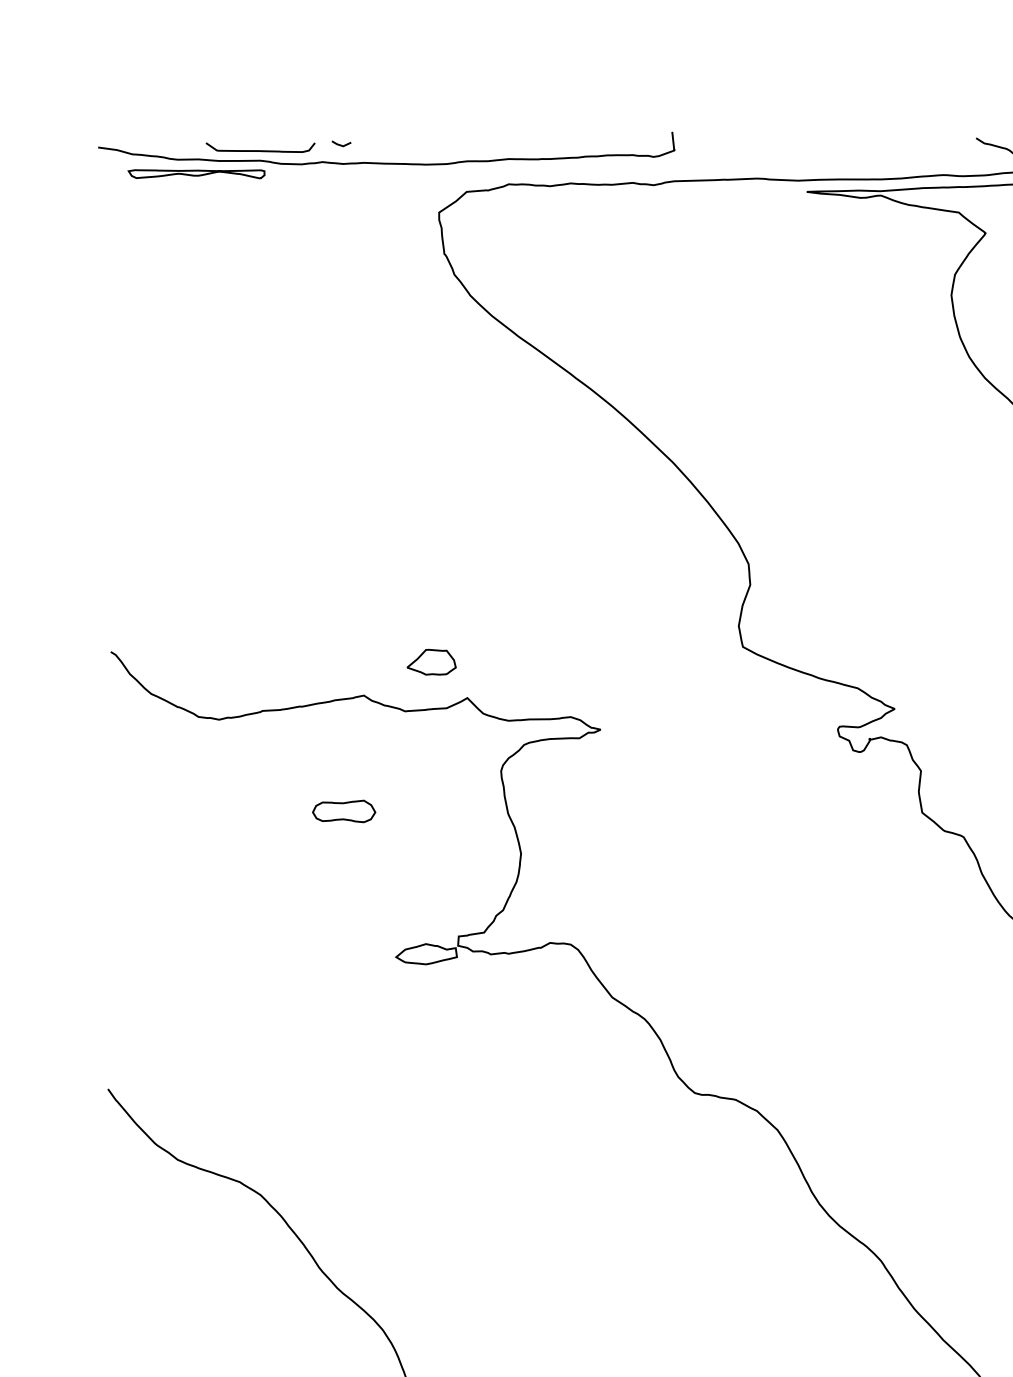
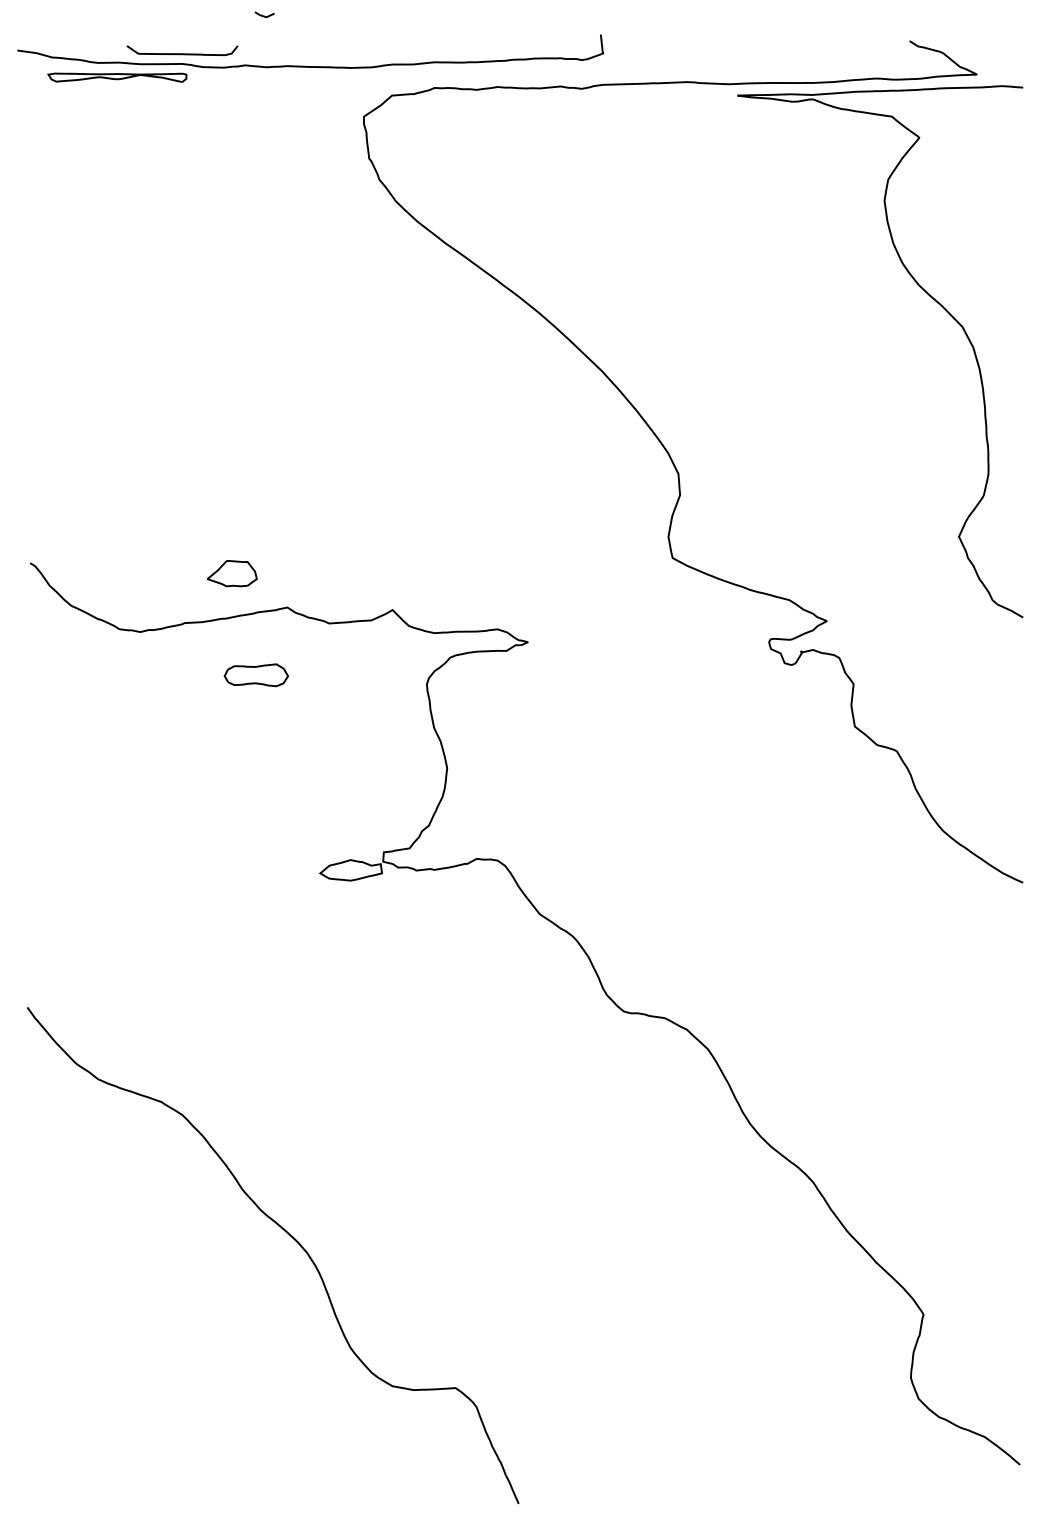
line: (341, 144) -> (264, 15), moved
part: (431, 662) -> (232, 573), moved
part: (343, 811) -> (255, 675), moved

